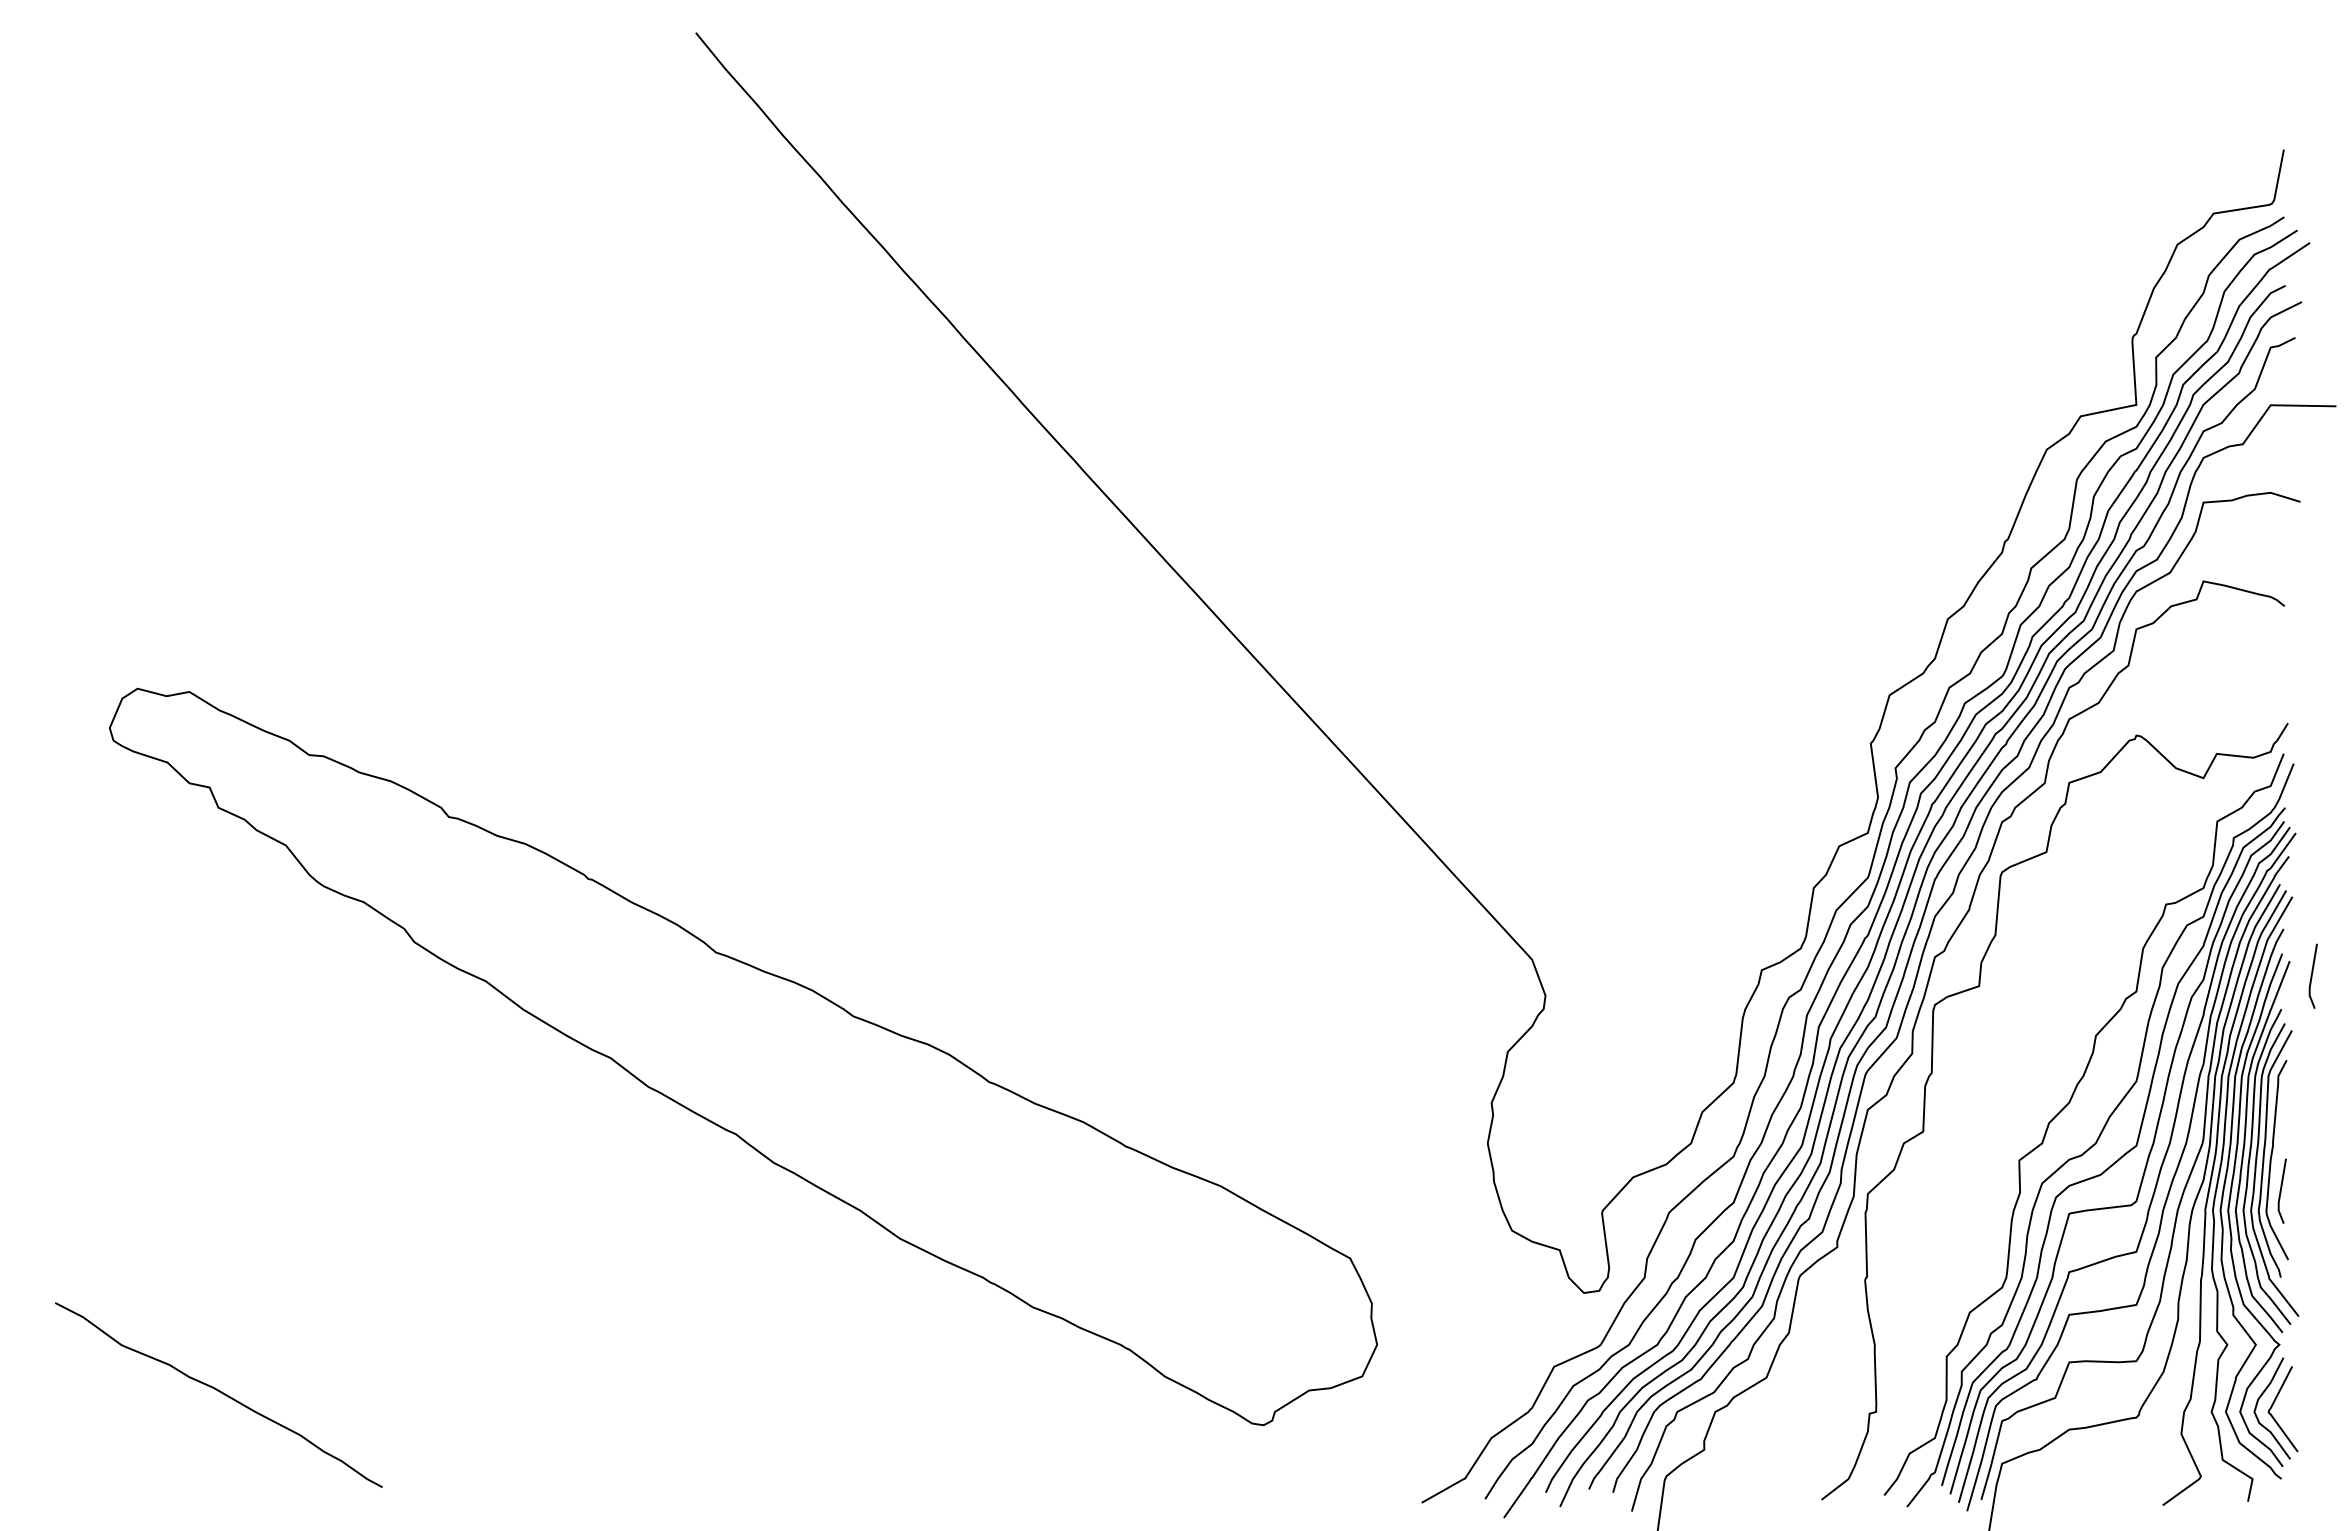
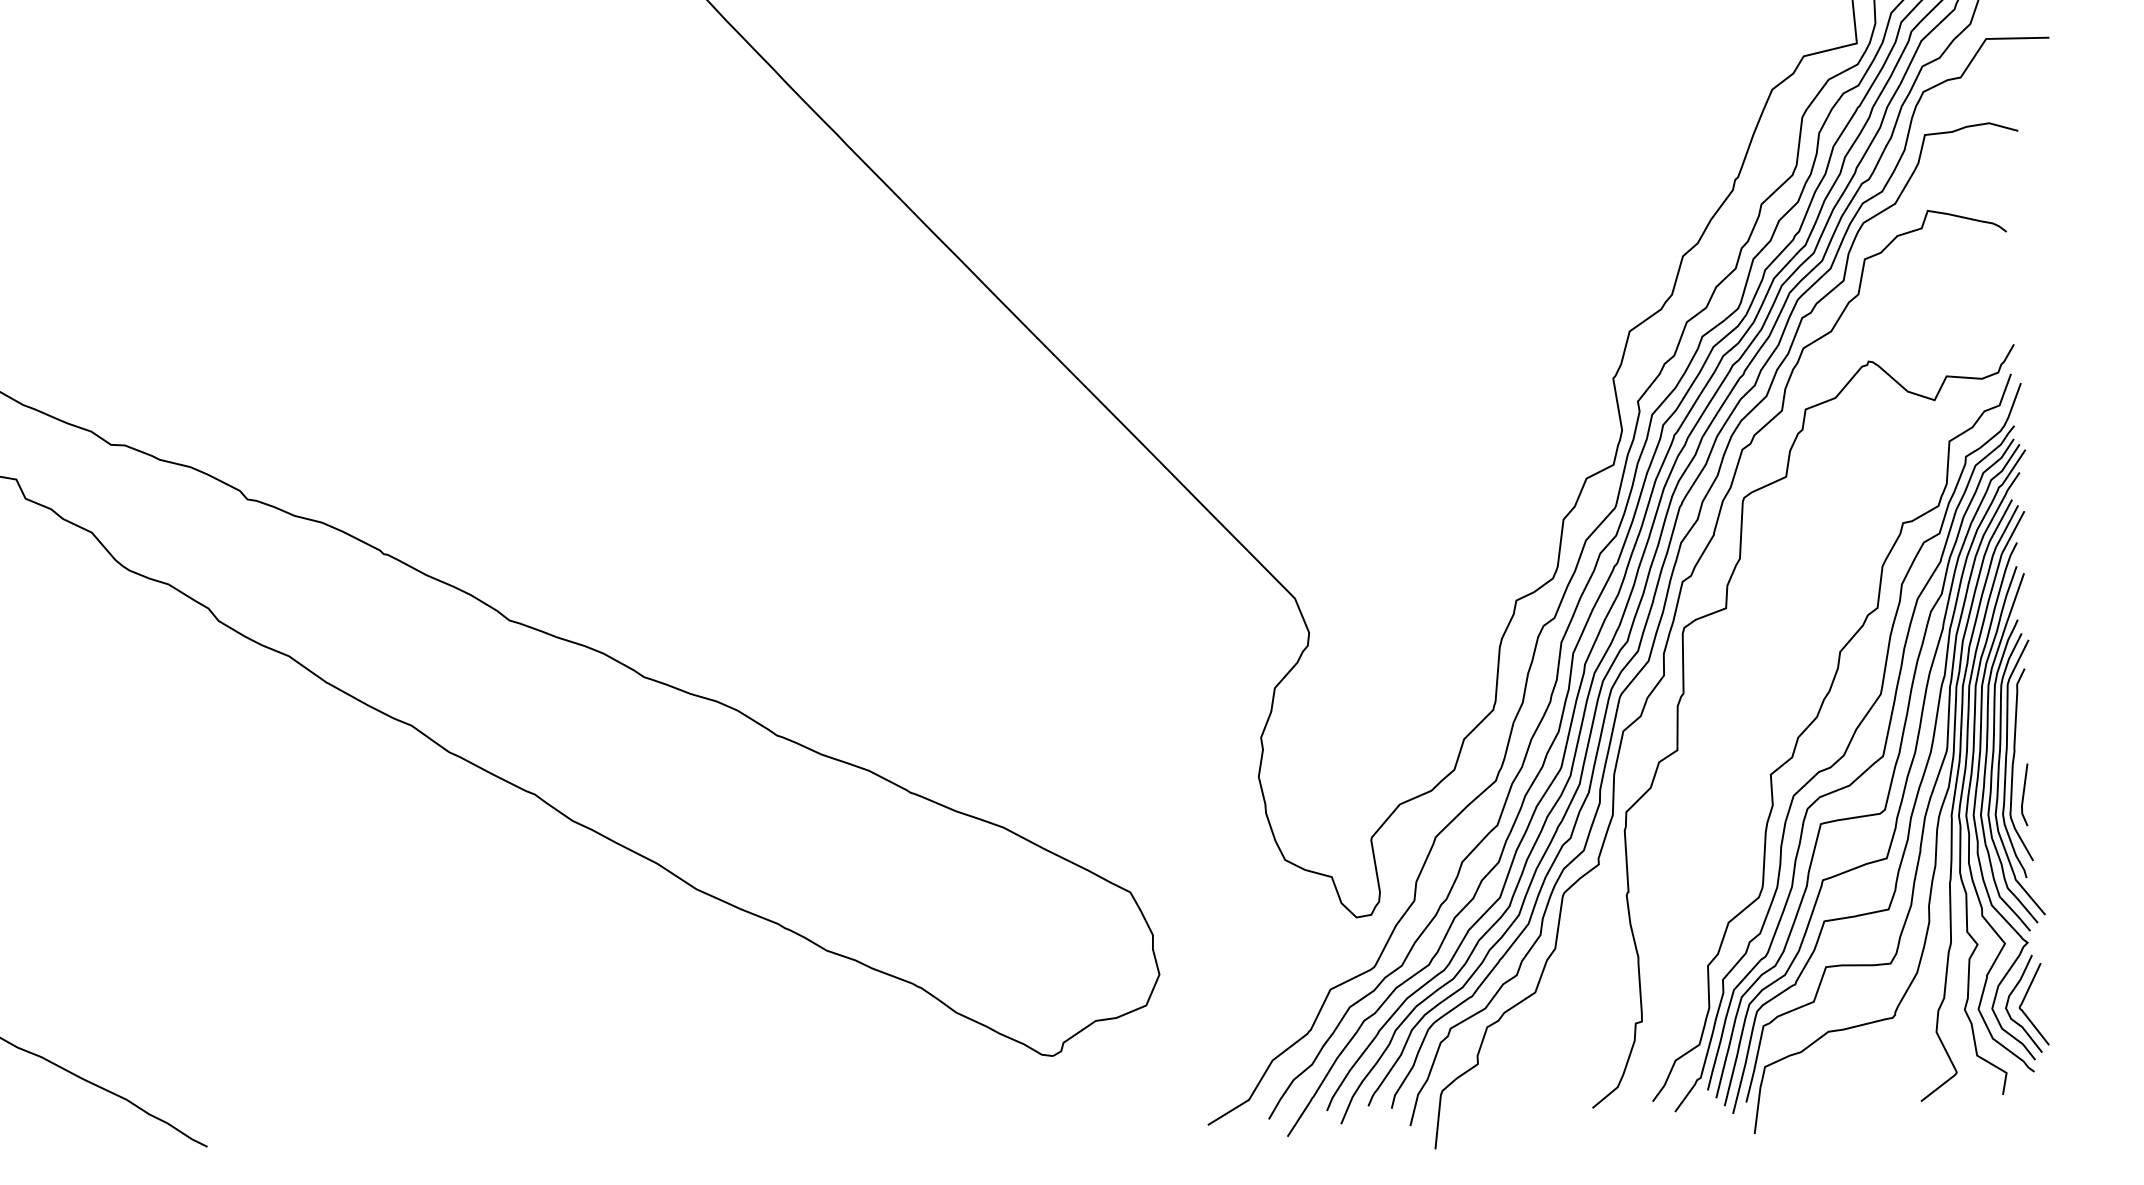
line: (2312, 975) -> (2046, 586), removed

